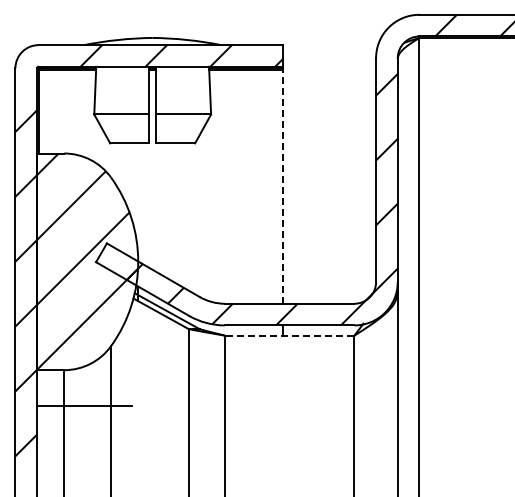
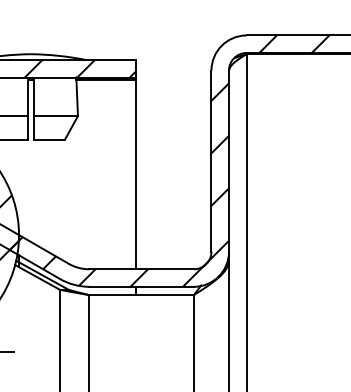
line: (282, 186) -> (135, 174), dashed -> solid
line: (289, 335) -> (141, 294), dashed -> solid

